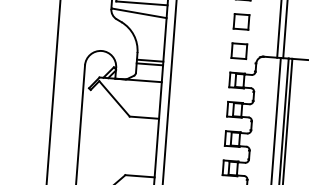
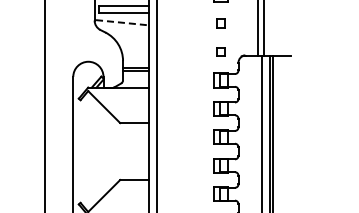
line: (139, 13) -> (122, 22), solid -> dashed
part: (240, 21) -> (220, 23), size x0.6
part: (238, 50) -> (220, 51), size x0.6

